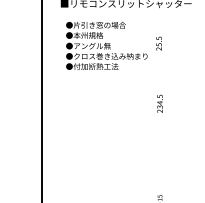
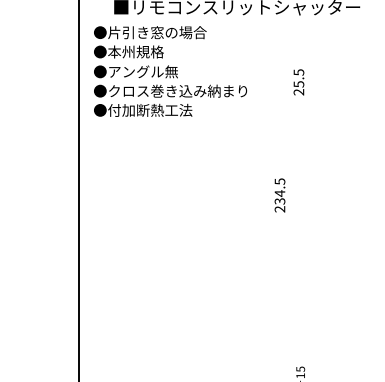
text: (106, 45) -> (169, 70), moved
text: (159, 103) -> (278, 194), moved

